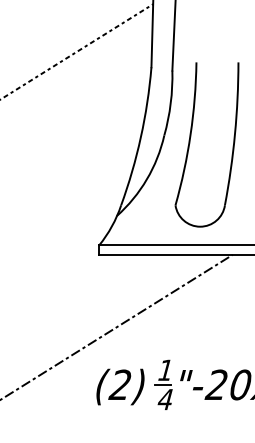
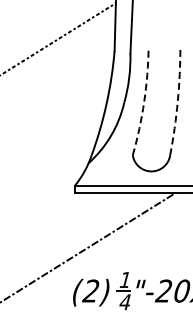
arc: (190, 134) -> (144, 101), solid -> dashed
arc: (234, 134) -> (177, 101), solid -> dashed

